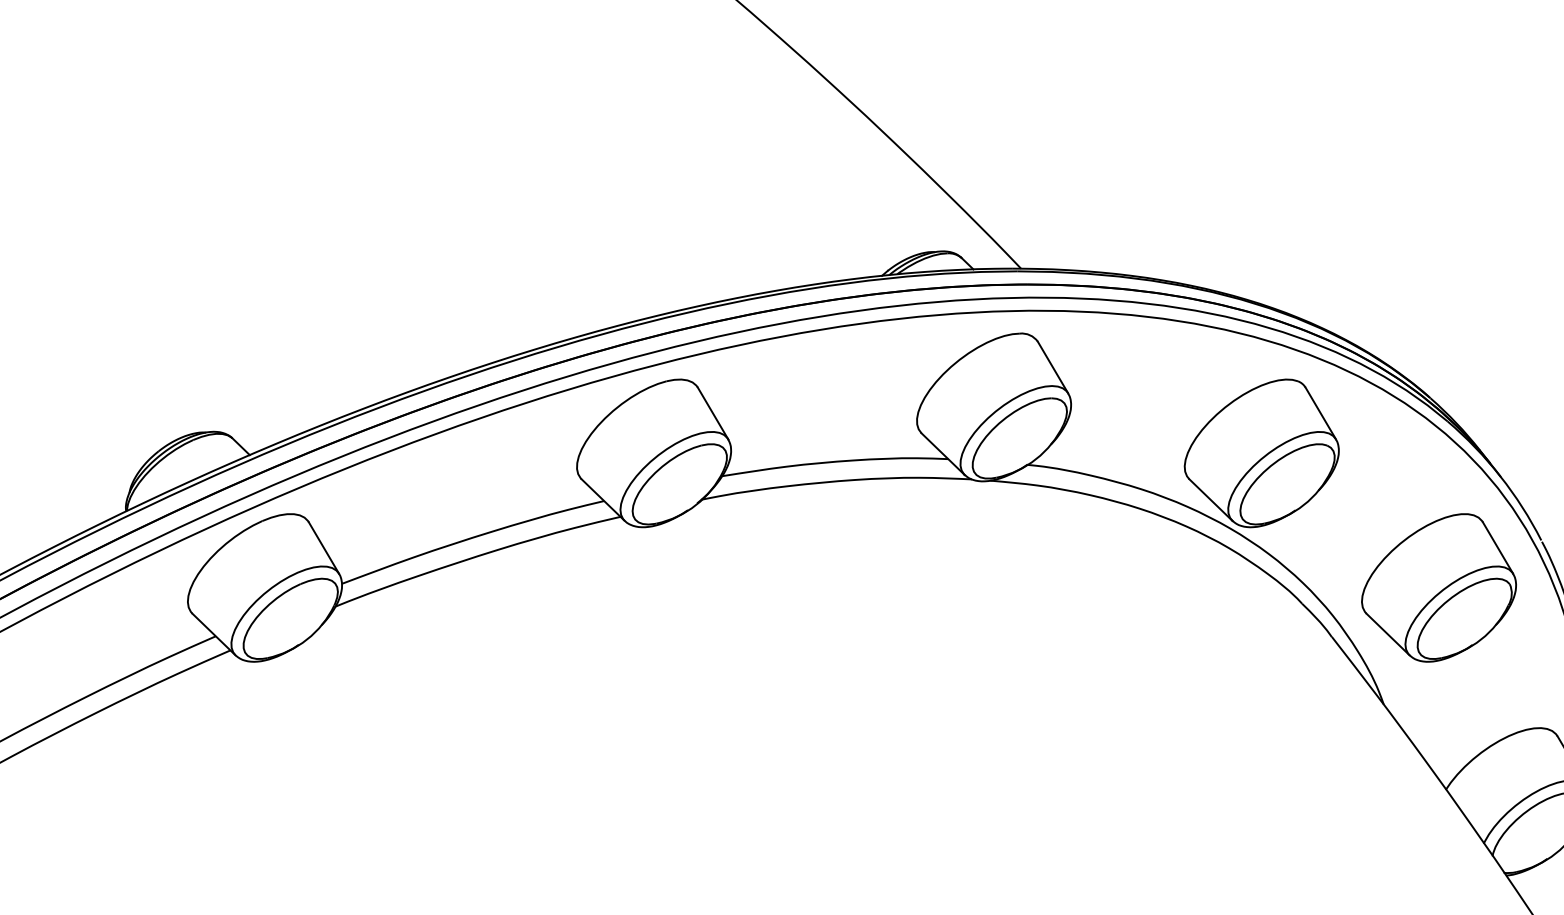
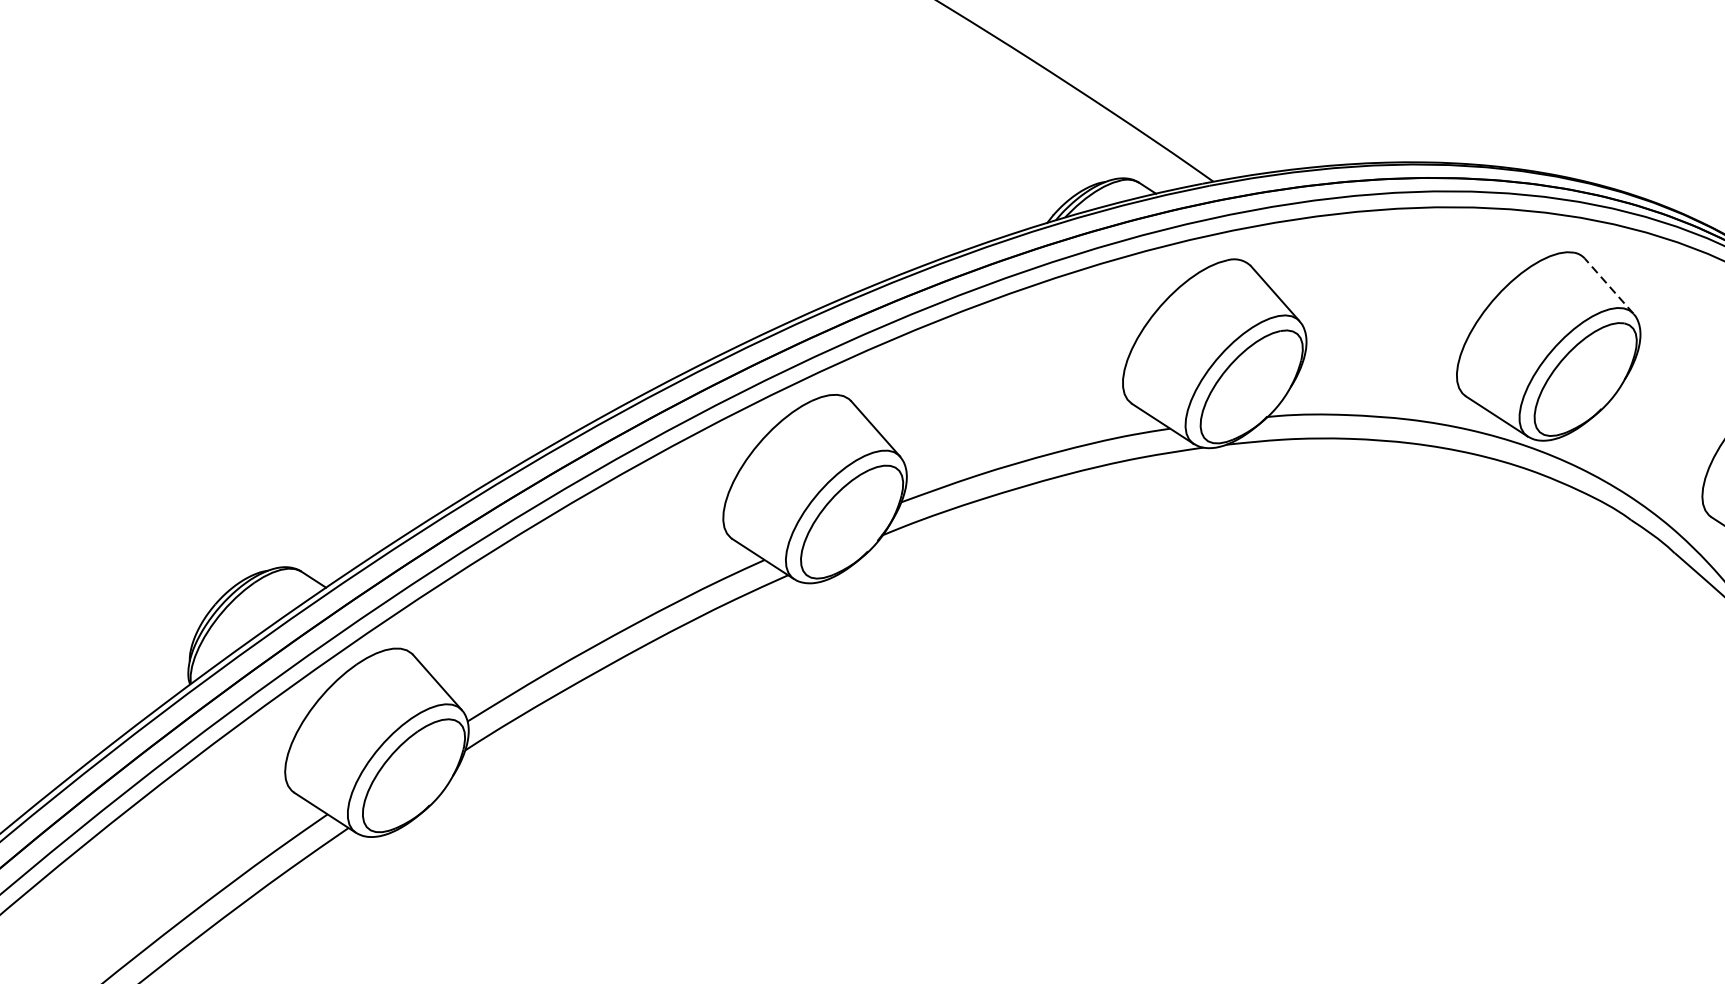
line: (1320, 413) -> (1608, 286), solid -> dashed

